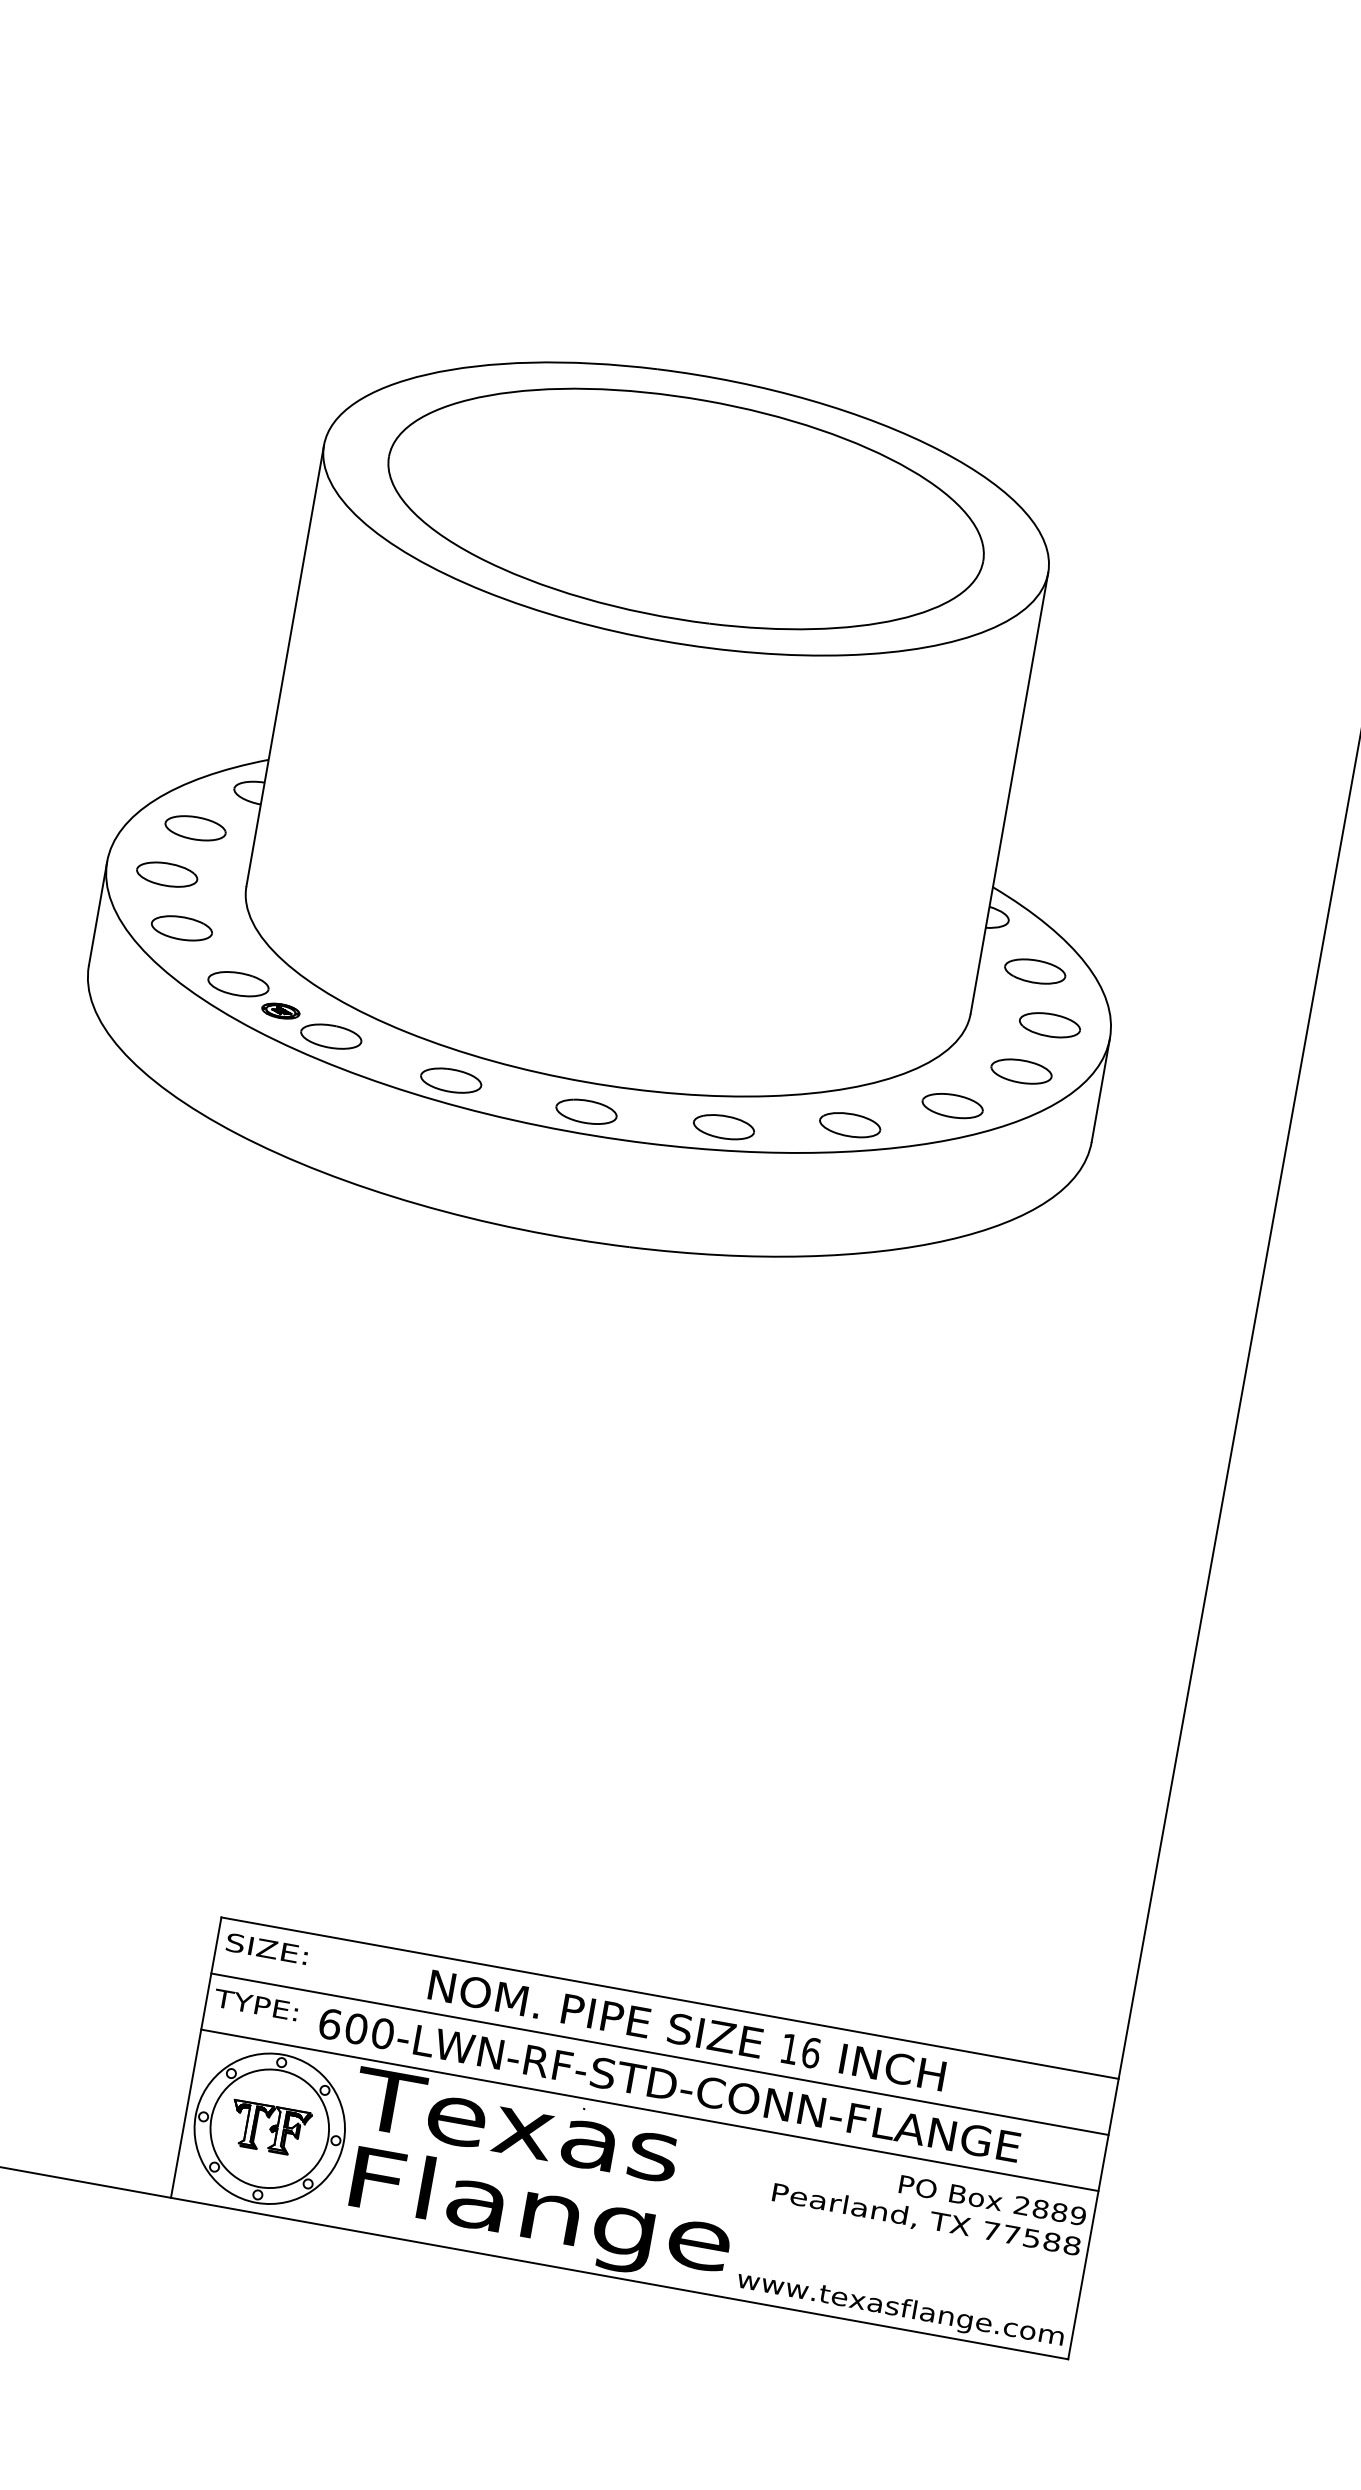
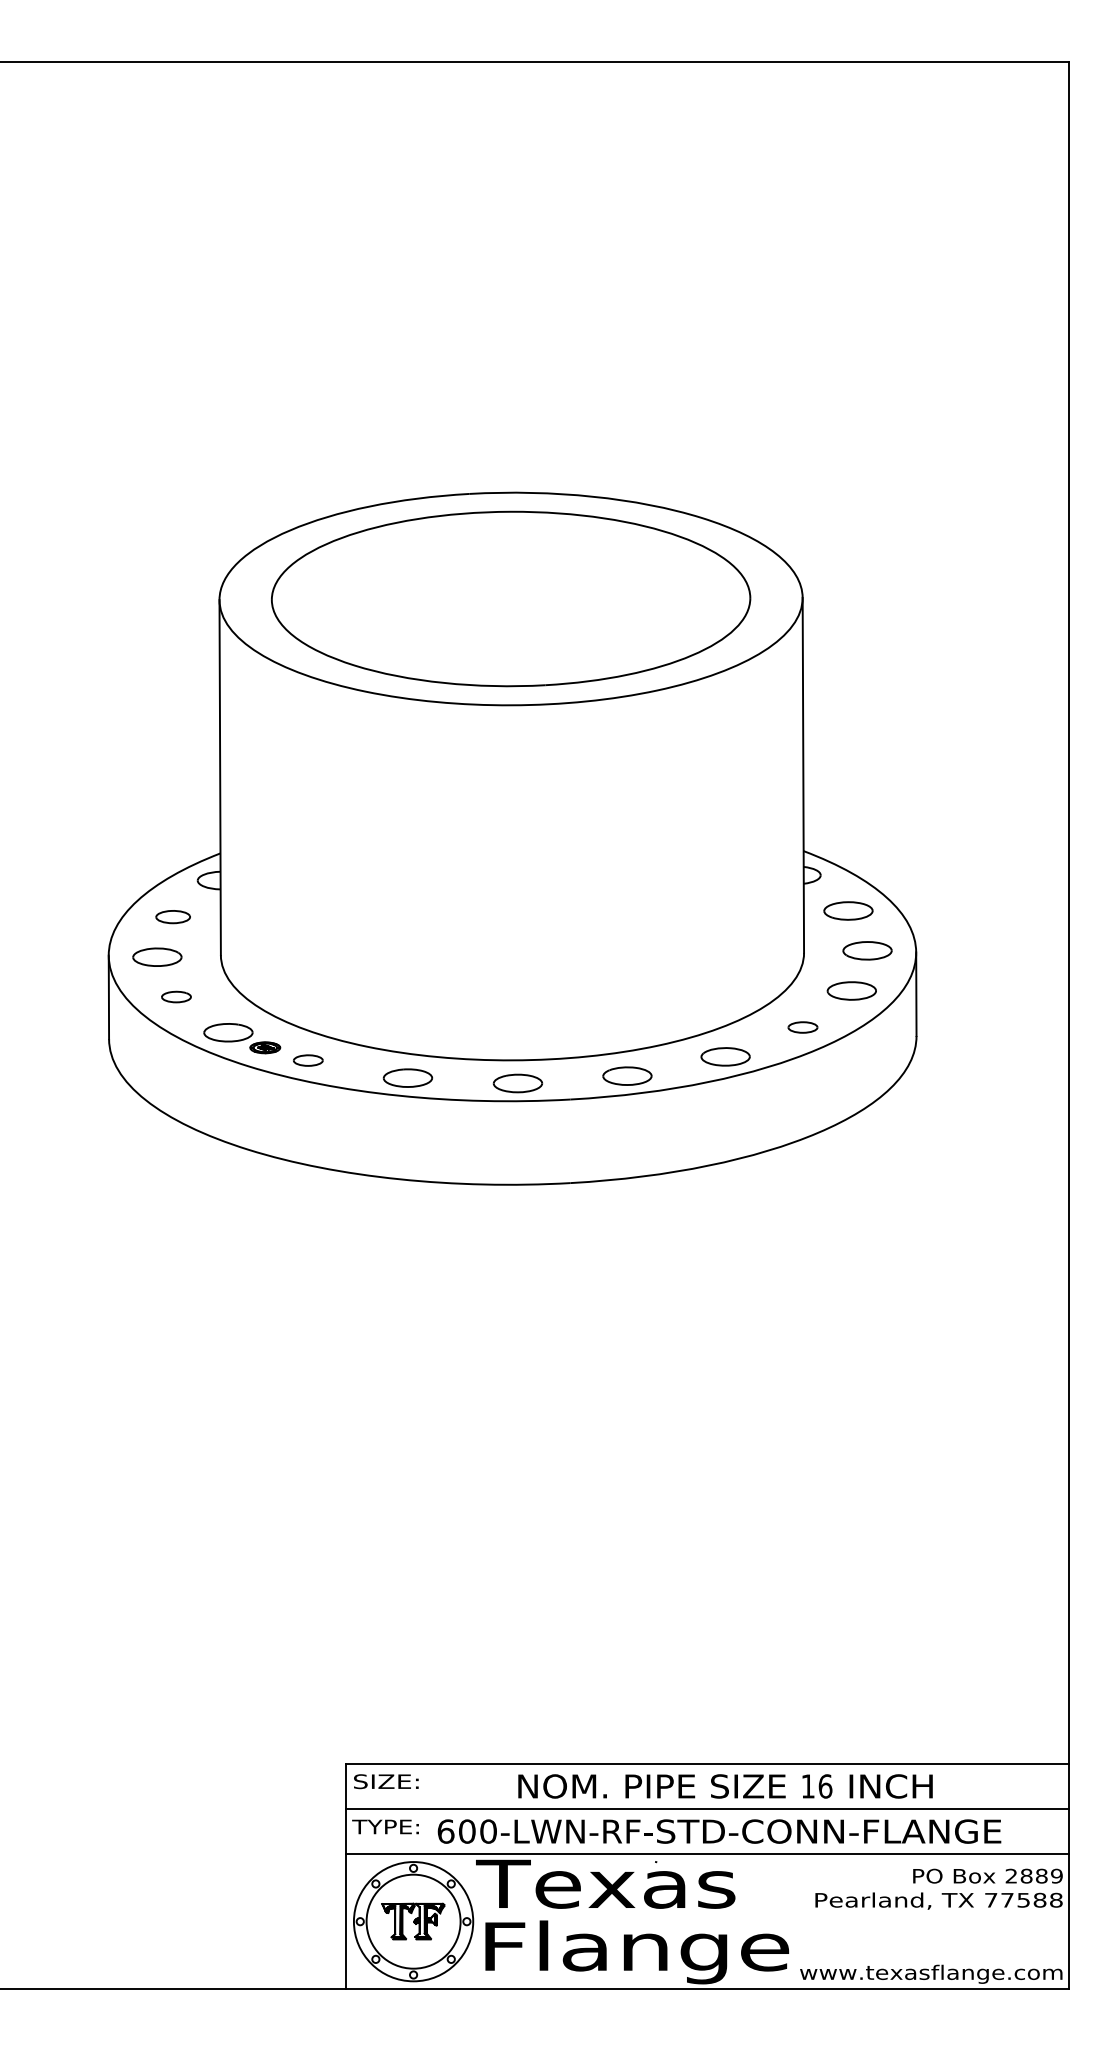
part: (196, 827) -> (173, 916), size x0.7
part: (182, 927) -> (176, 996), size x0.6
part: (331, 1036) -> (308, 1060), size x0.6
part: (952, 1105) -> (802, 1027), size x0.6

